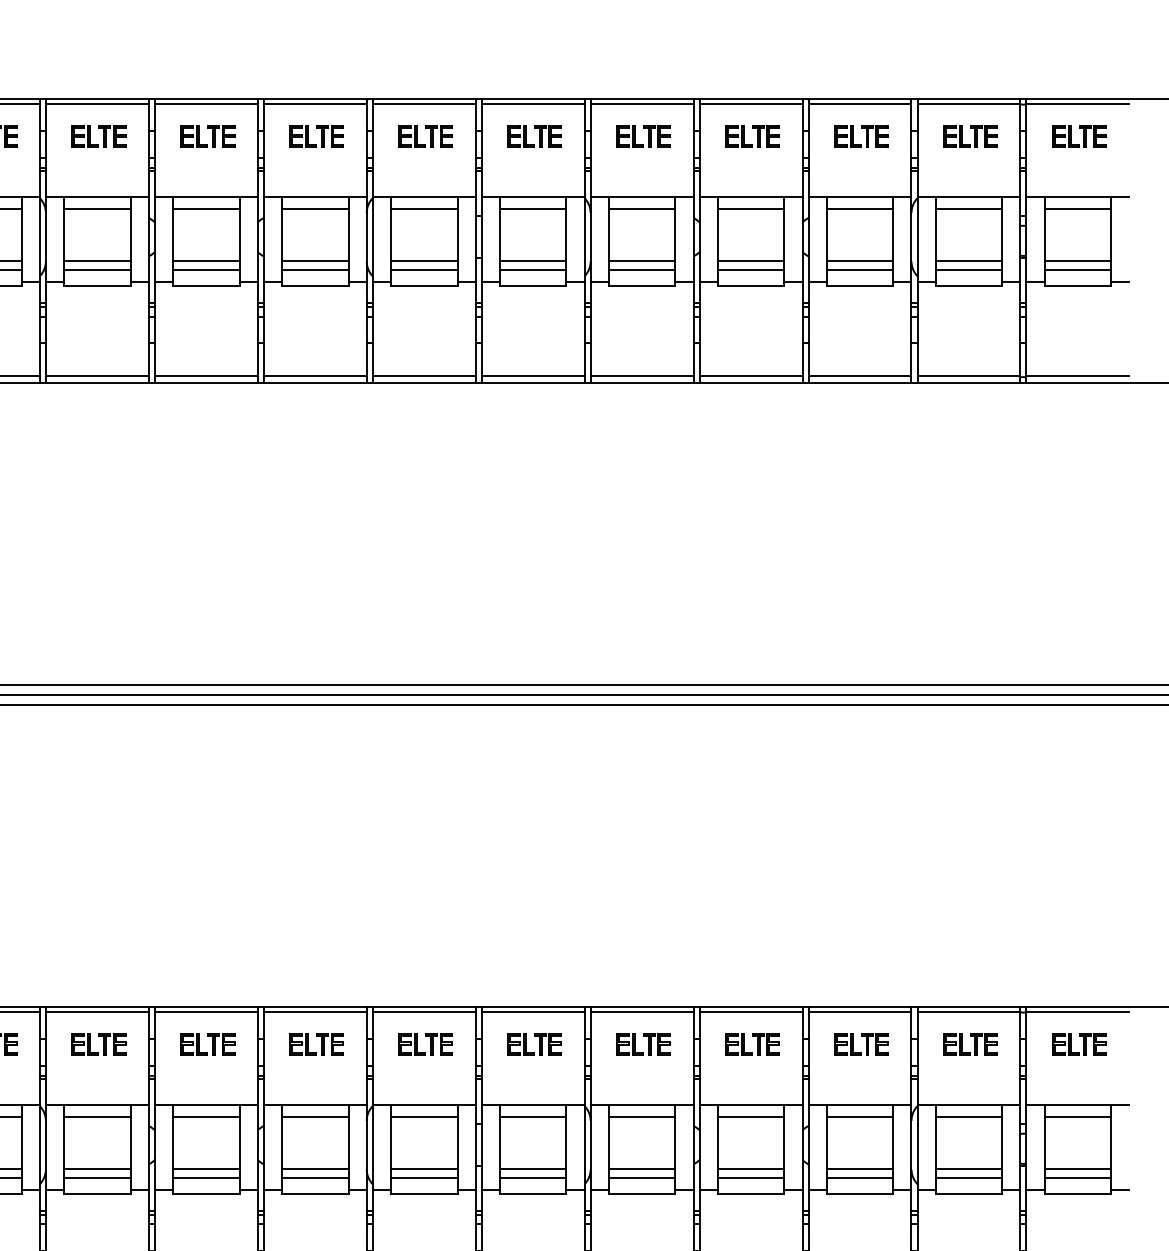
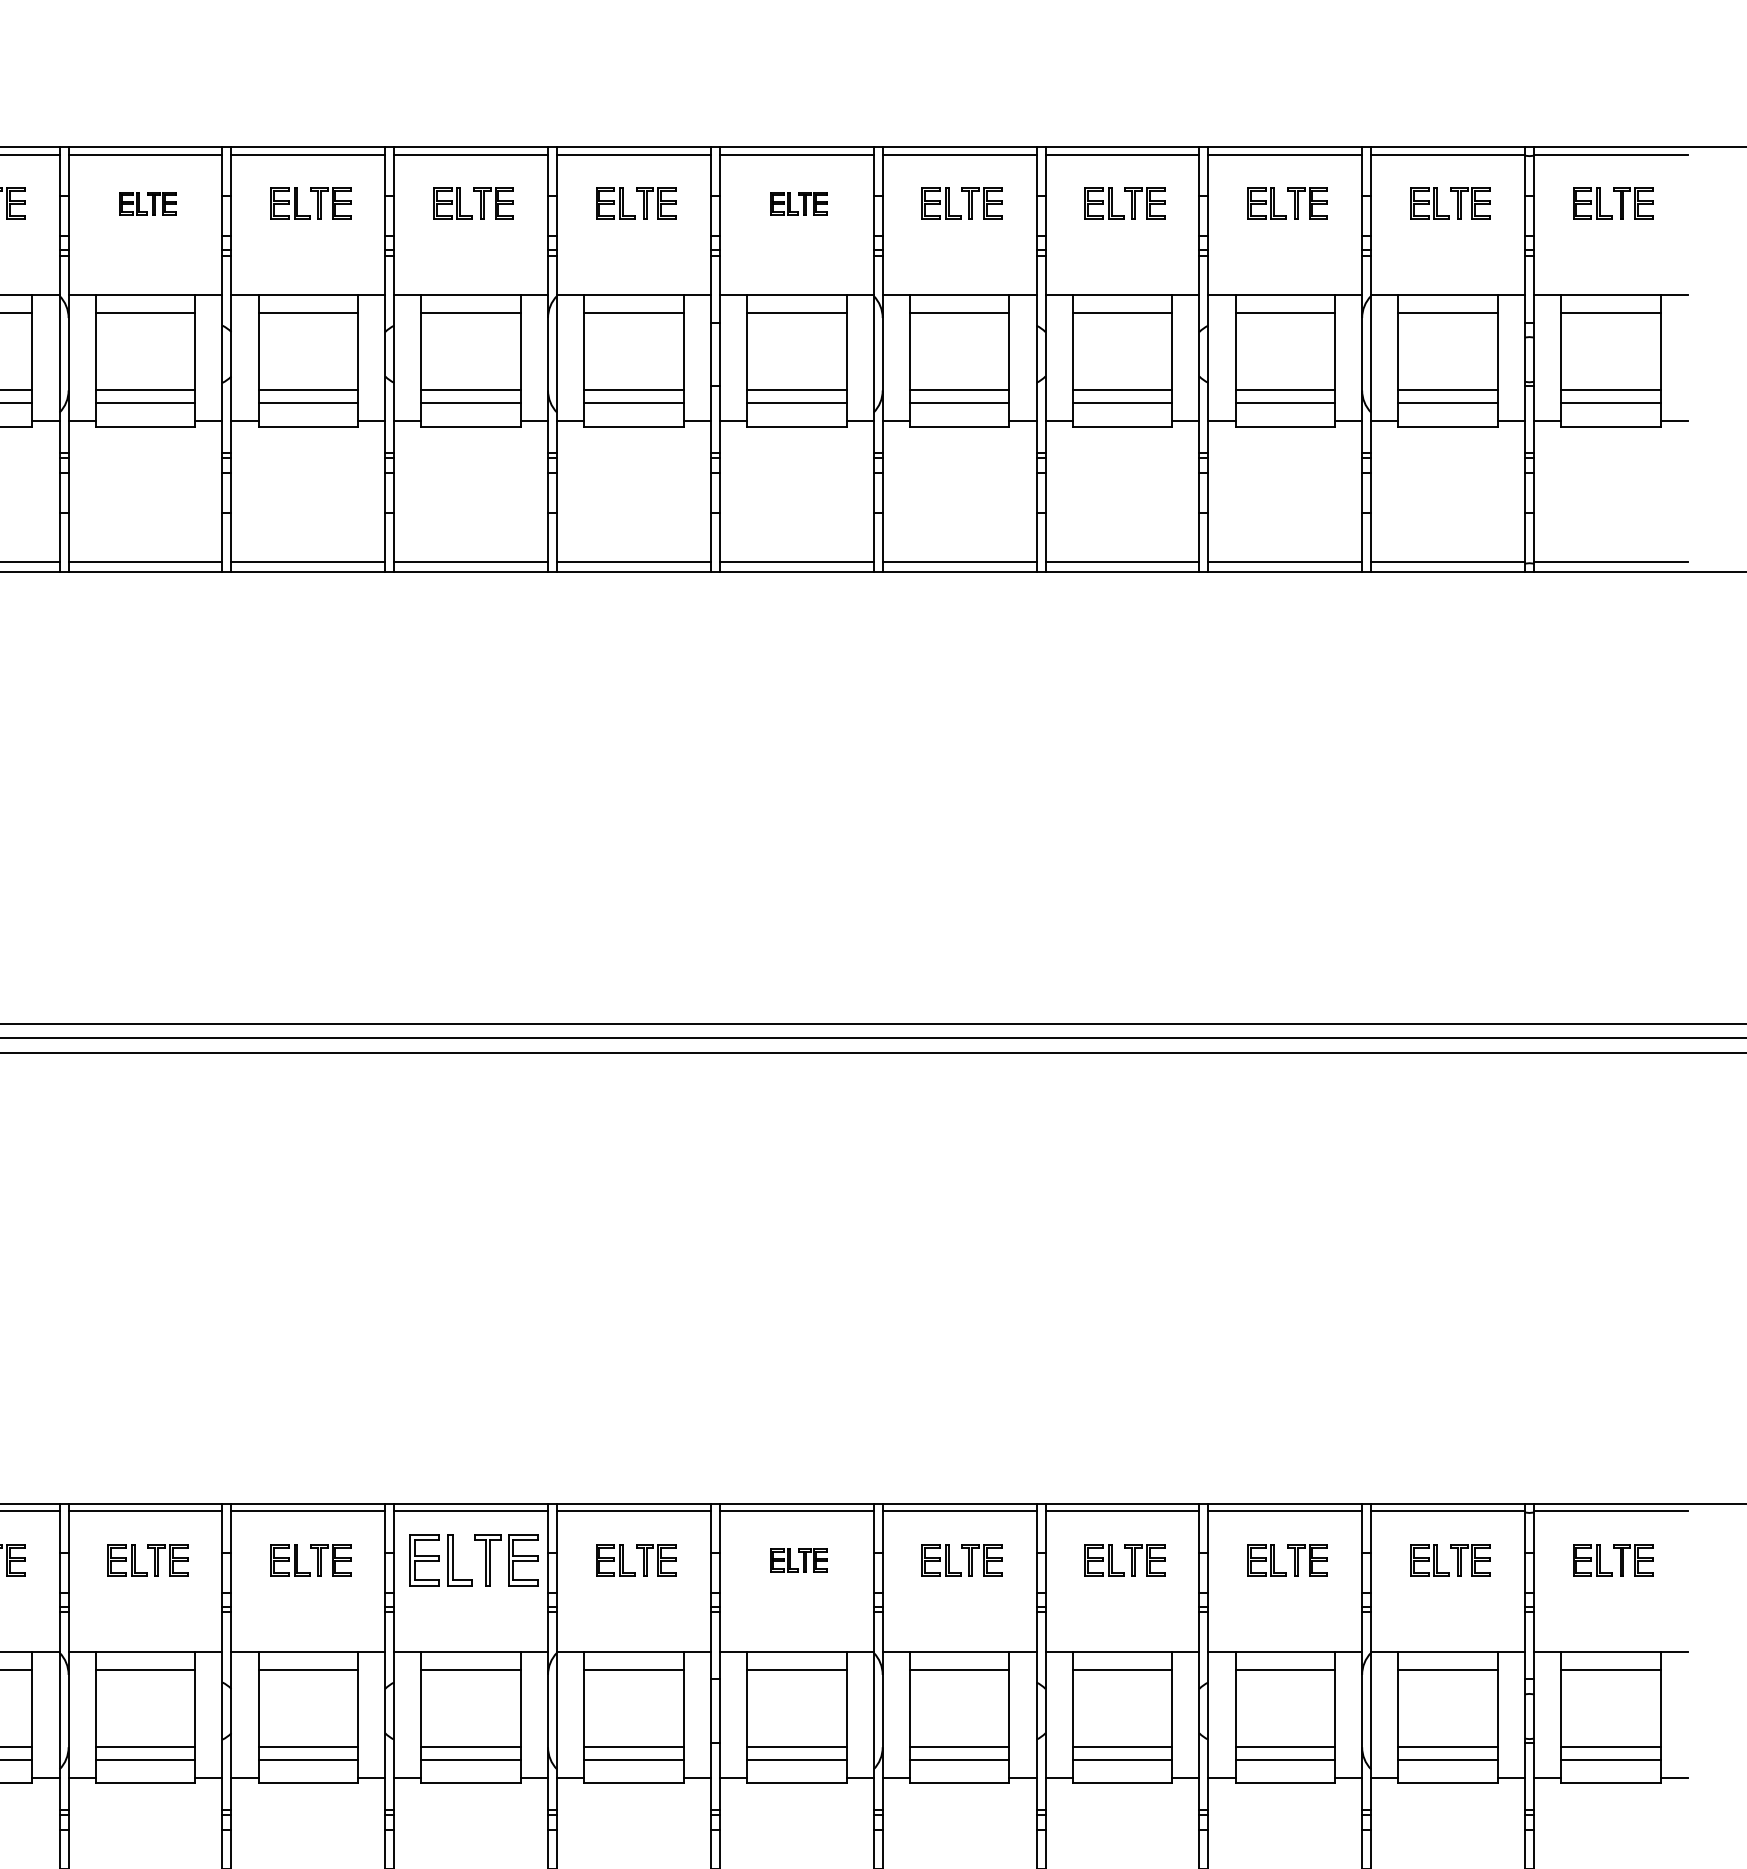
part: (98, 136) -> (147, 203), size x0.7
part: (534, 136) -> (798, 203), size x0.7
part: (316, 1044) -> (473, 1560), size x1.6
part: (534, 1044) -> (798, 1560), size x0.7

